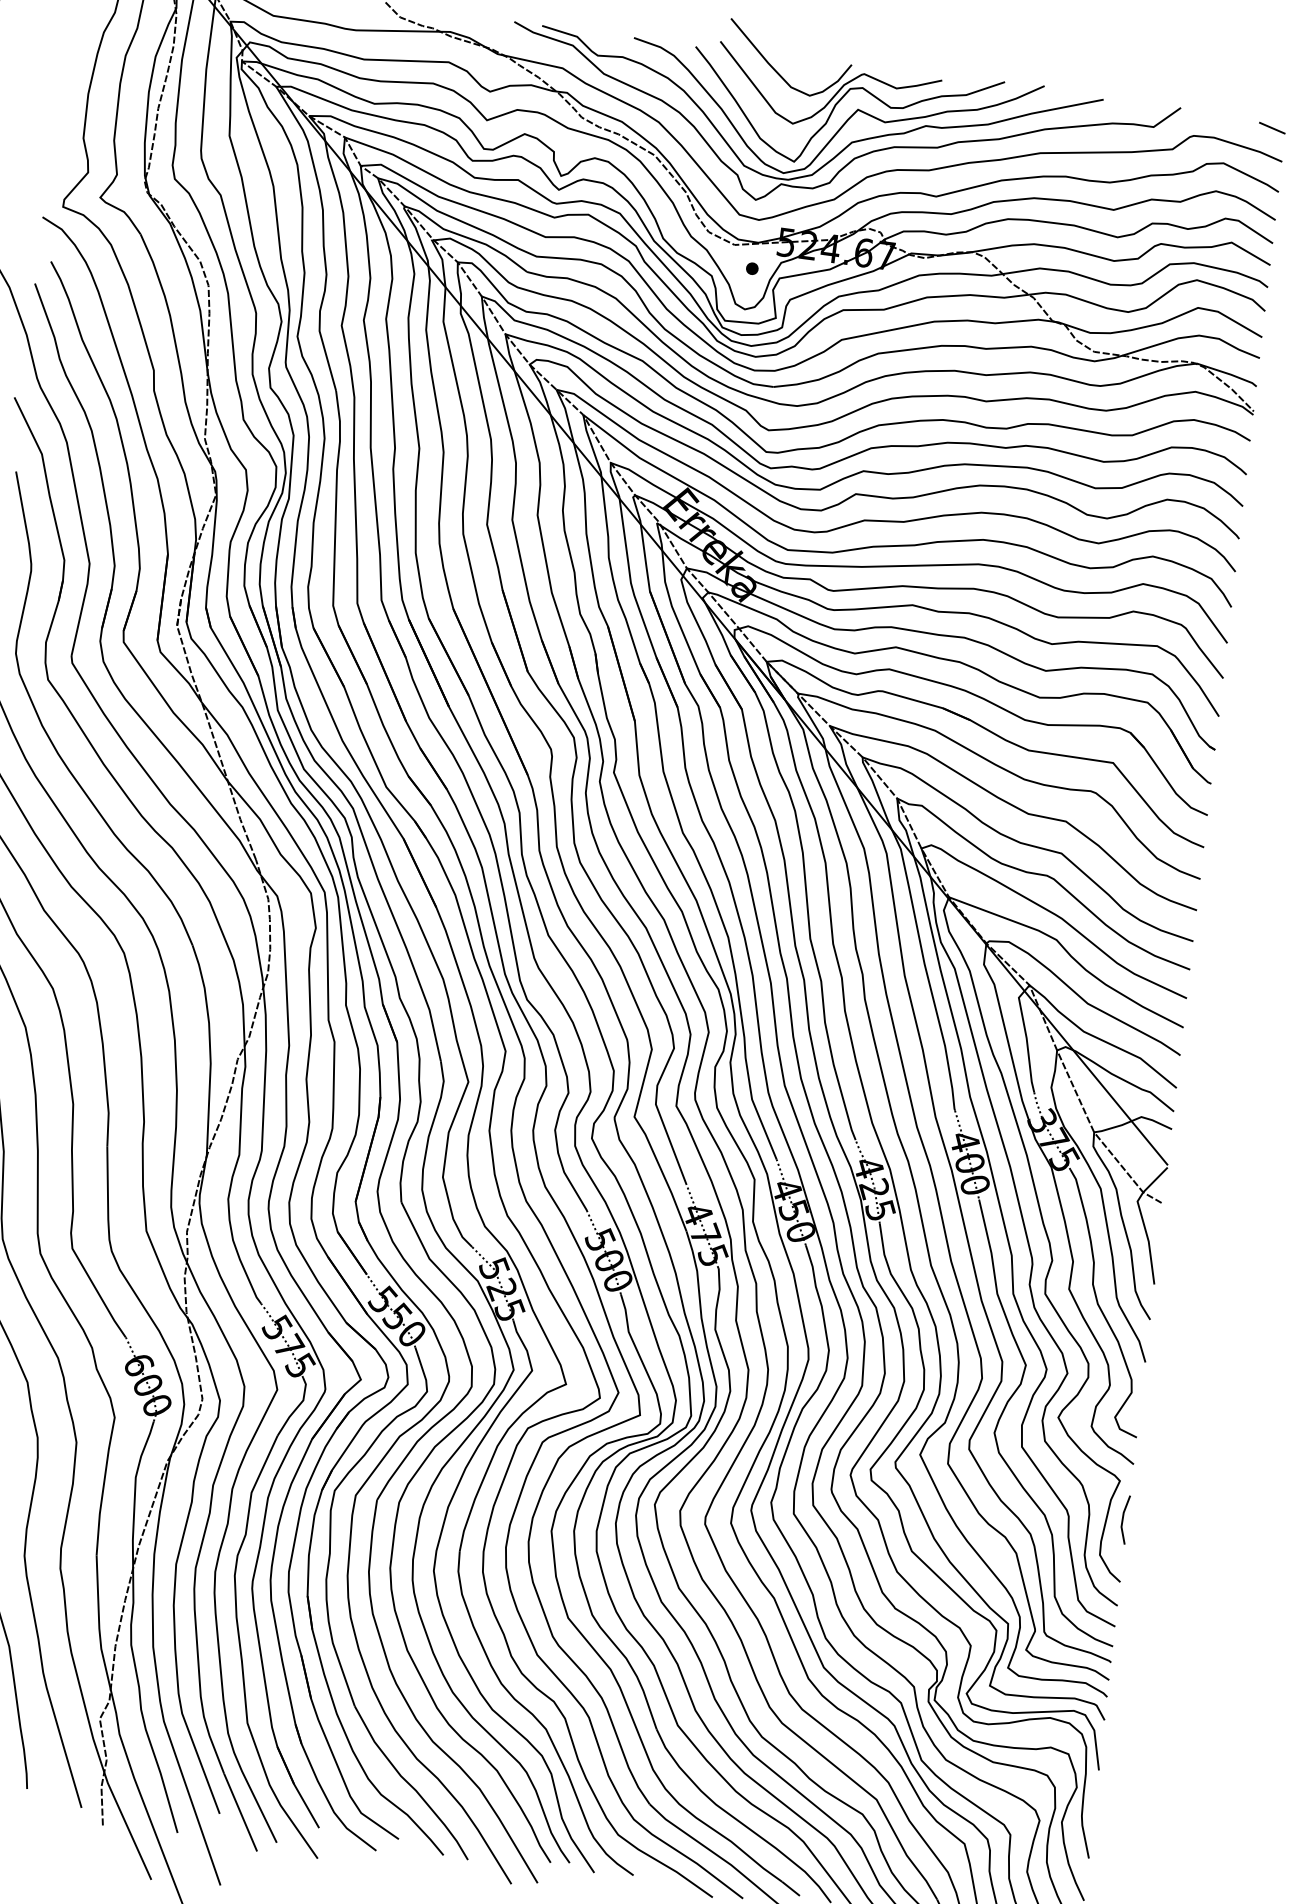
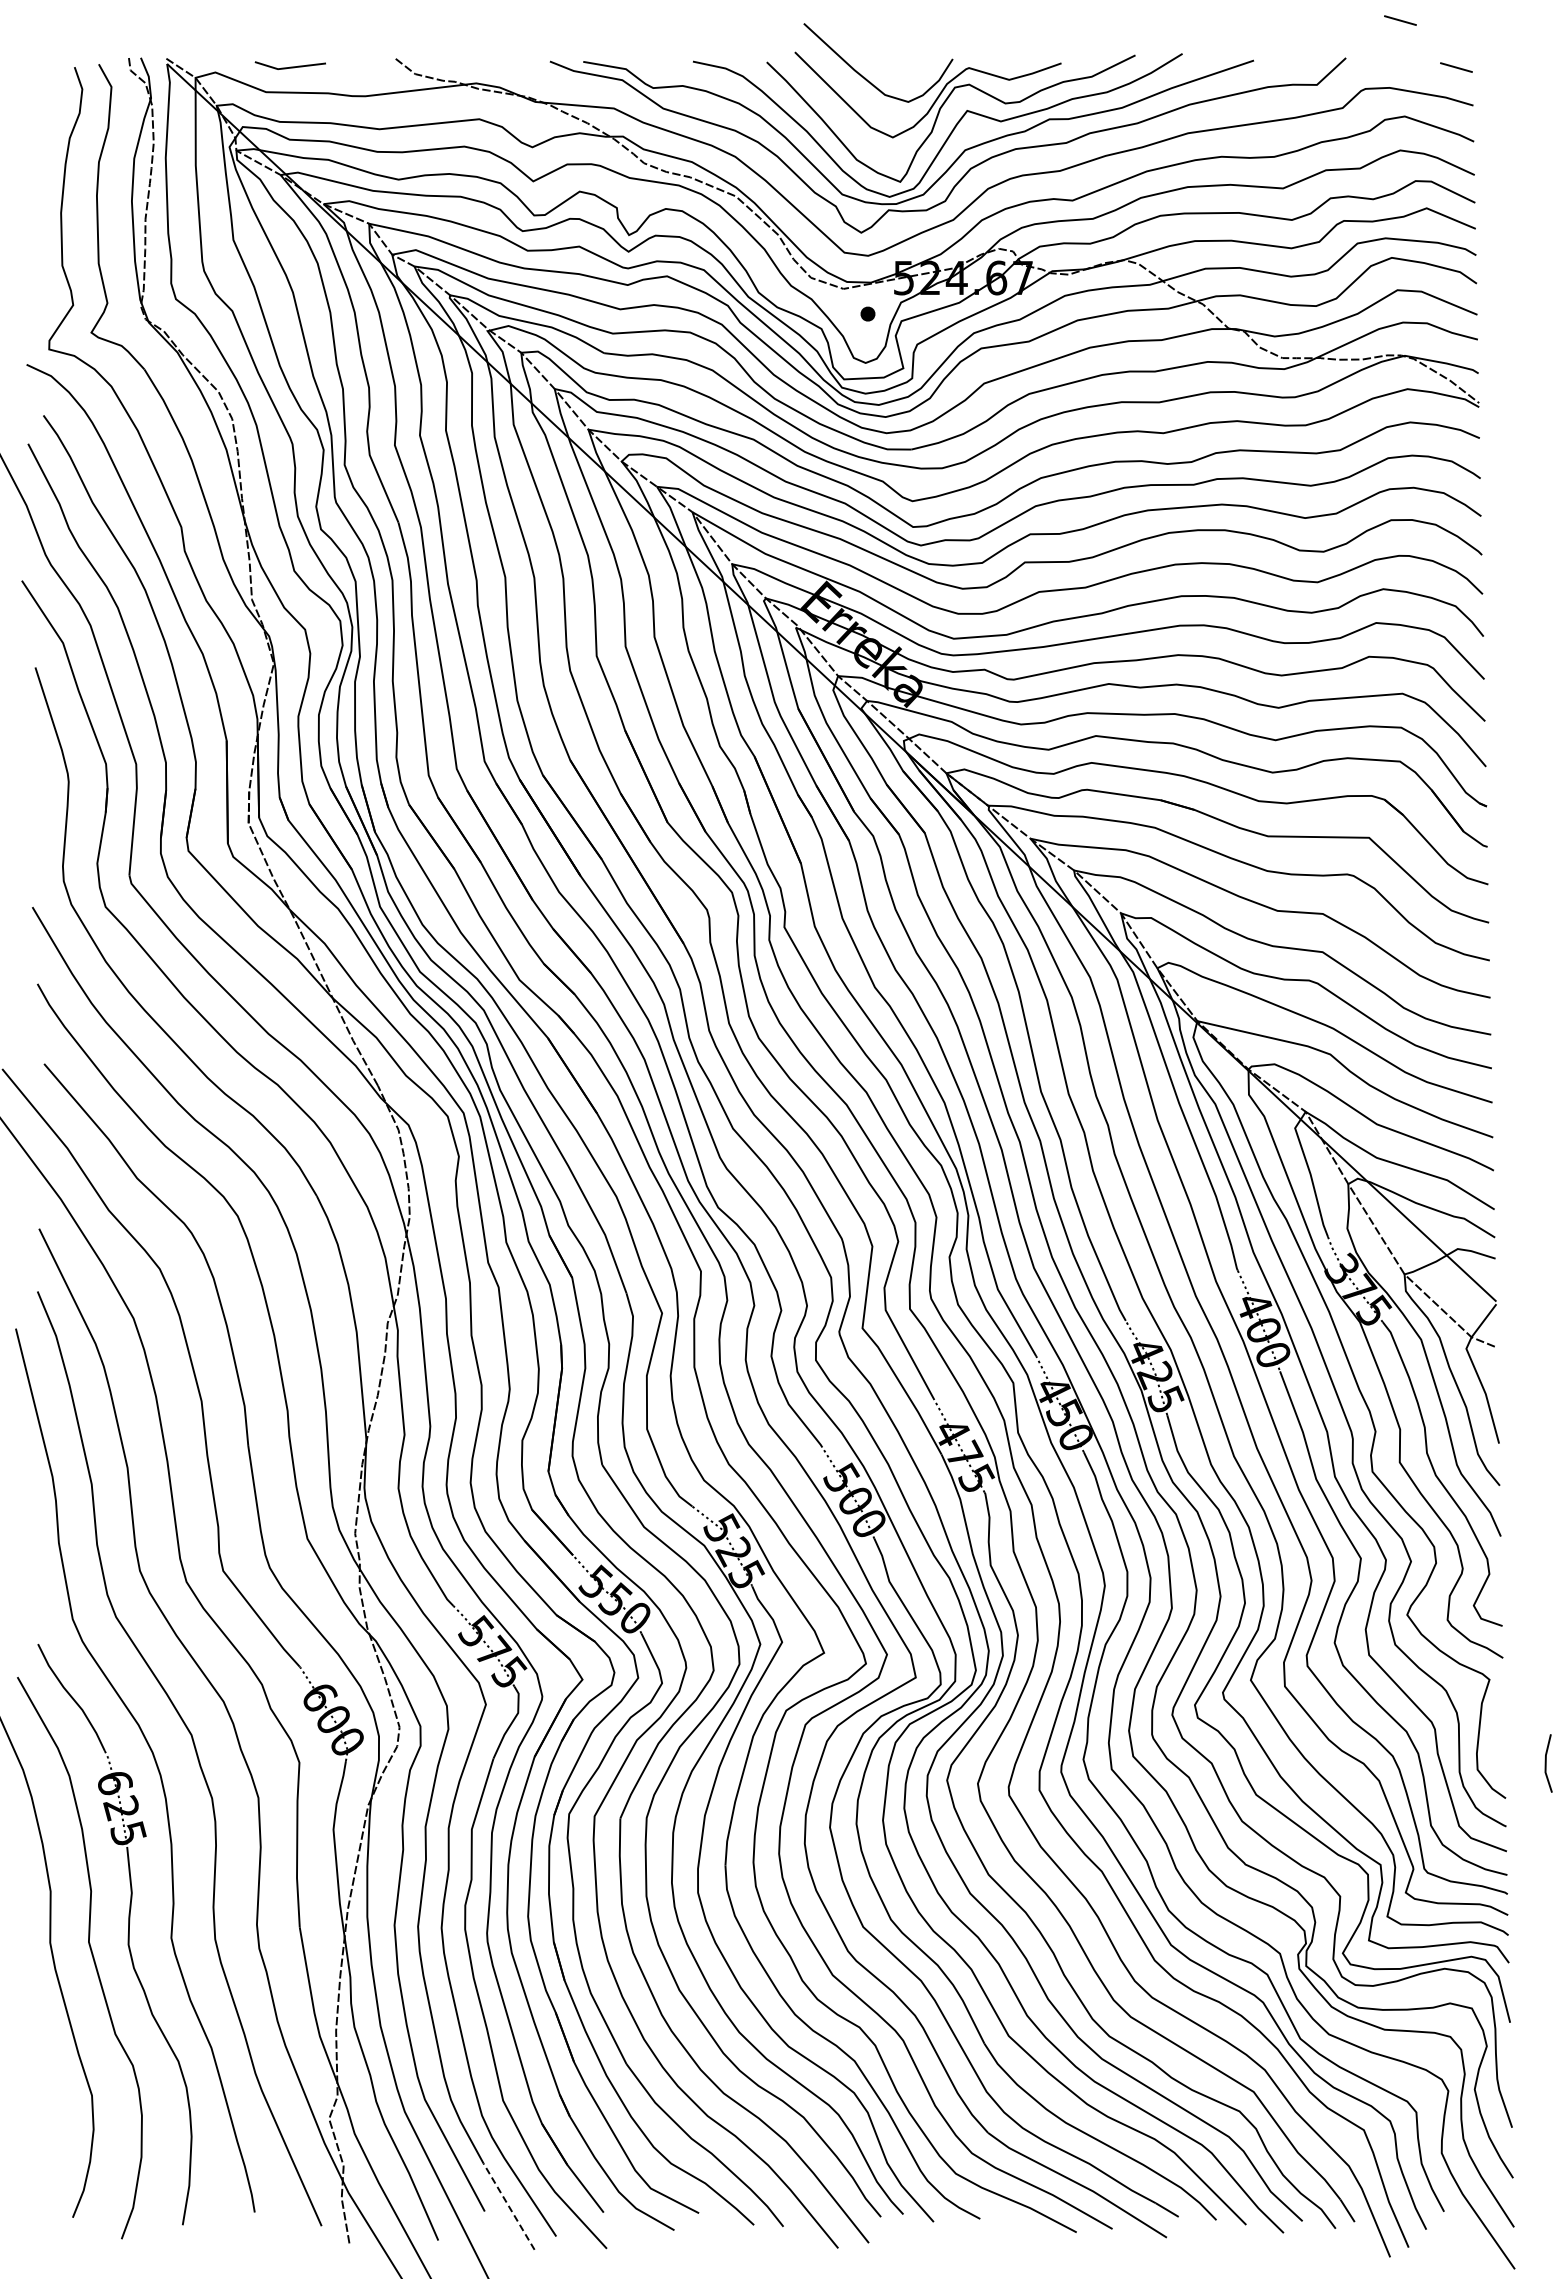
line: (1230, 82) -> (1400, 20), added
line: (1123, 1519) -> (1546, 1763), moved
line: (240, 1812) -> (508, 2206), solid -> dashed

